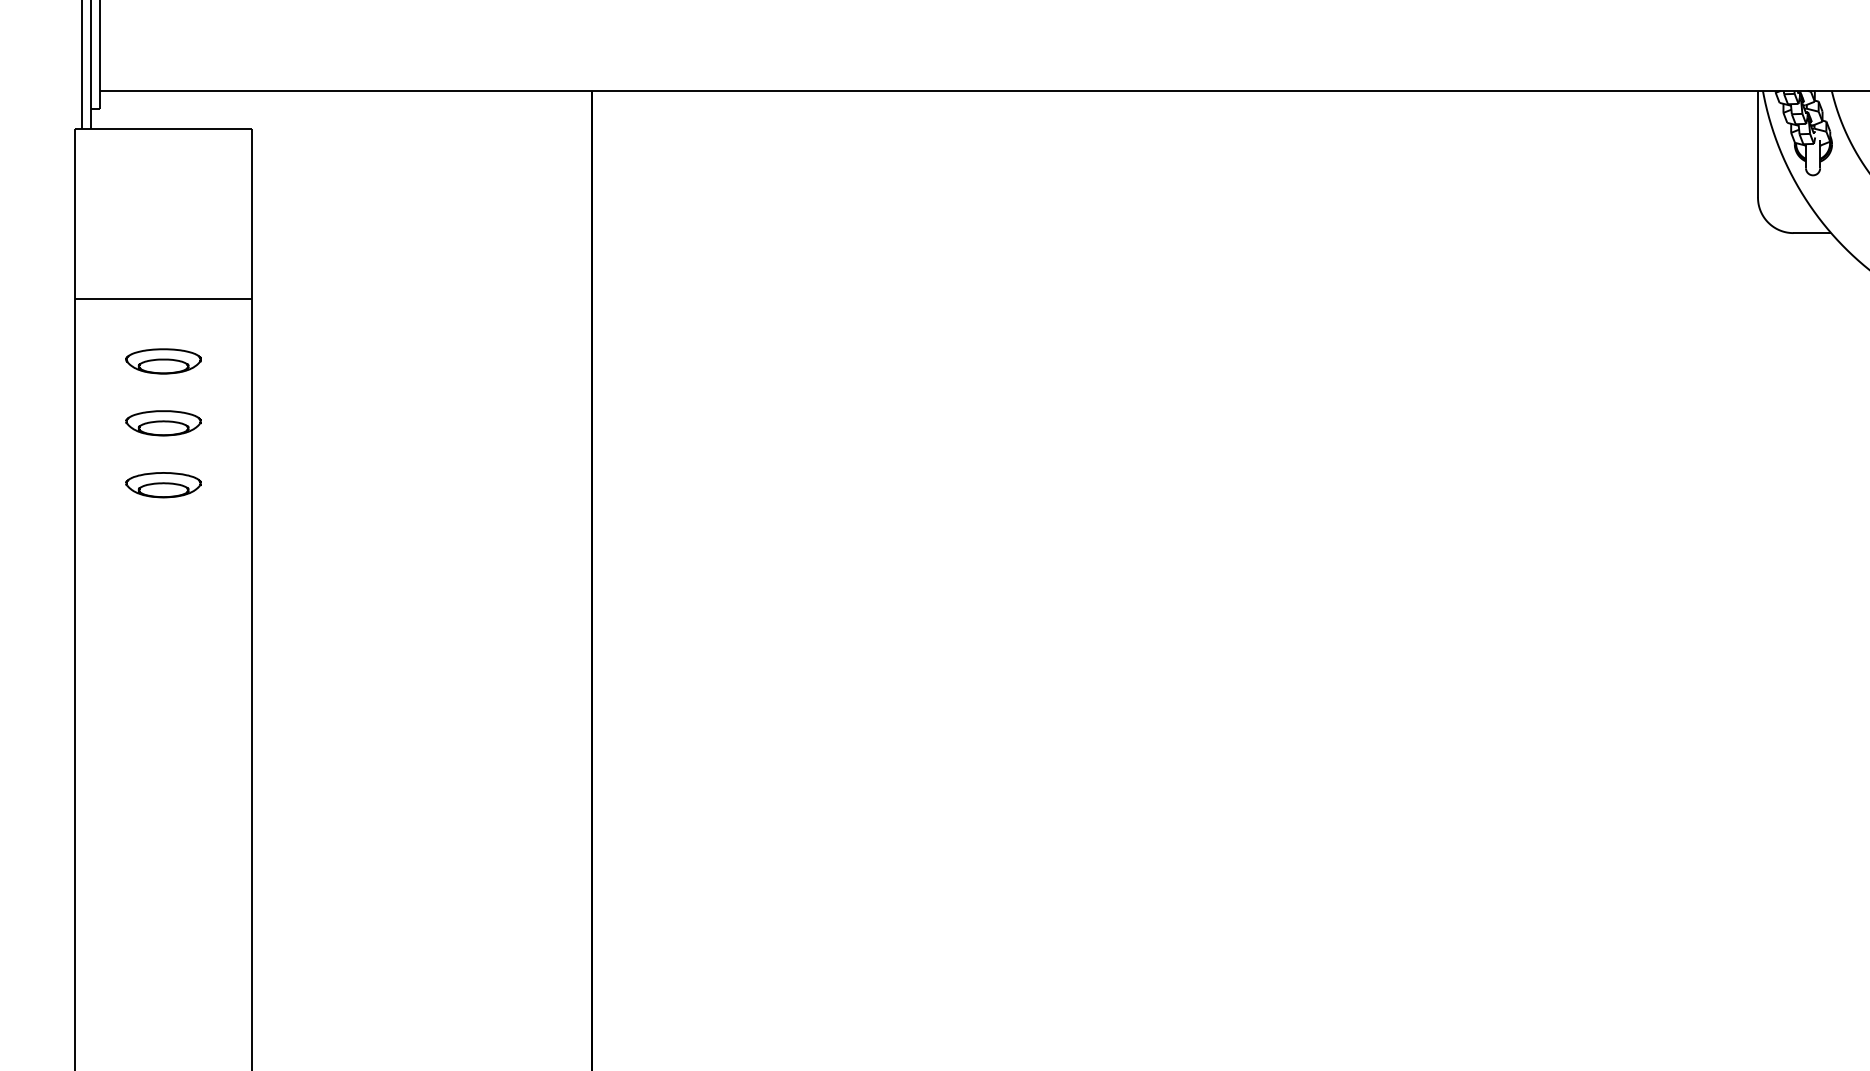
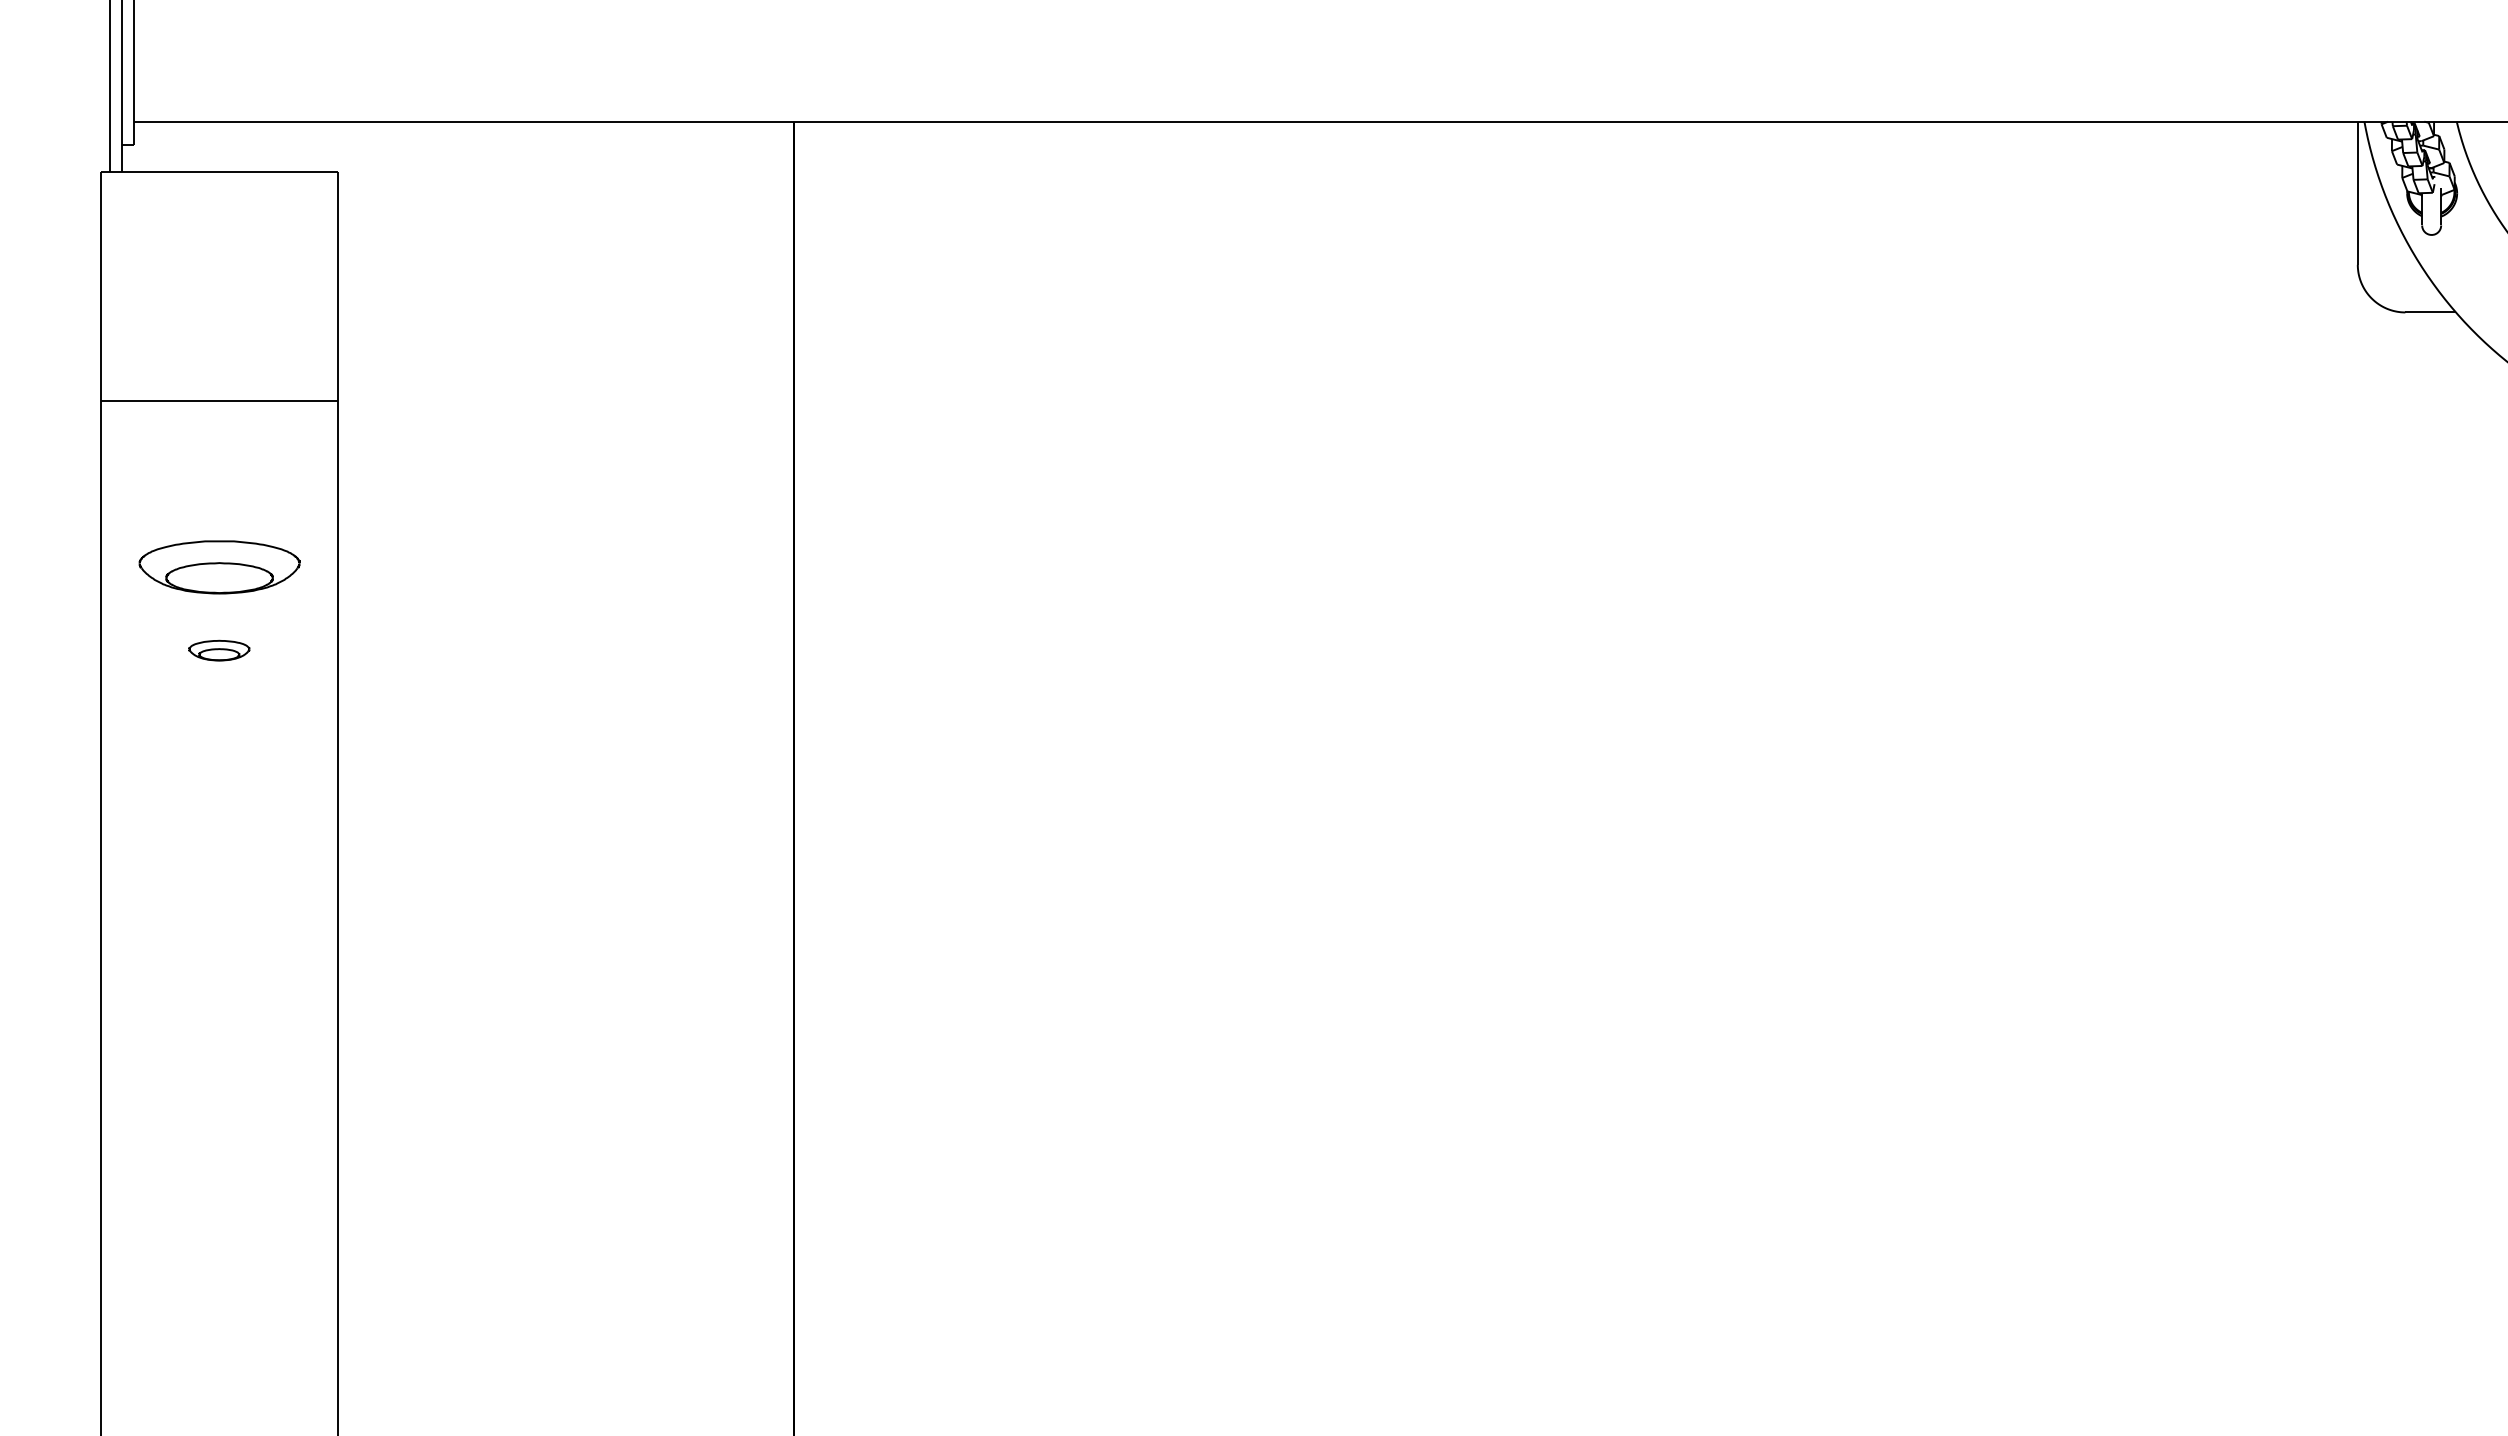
part: (163, 361) -> (219, 484), removed
part: (163, 423) -> (219, 567), size x1.6
part: (163, 485) -> (219, 650), size x0.6

